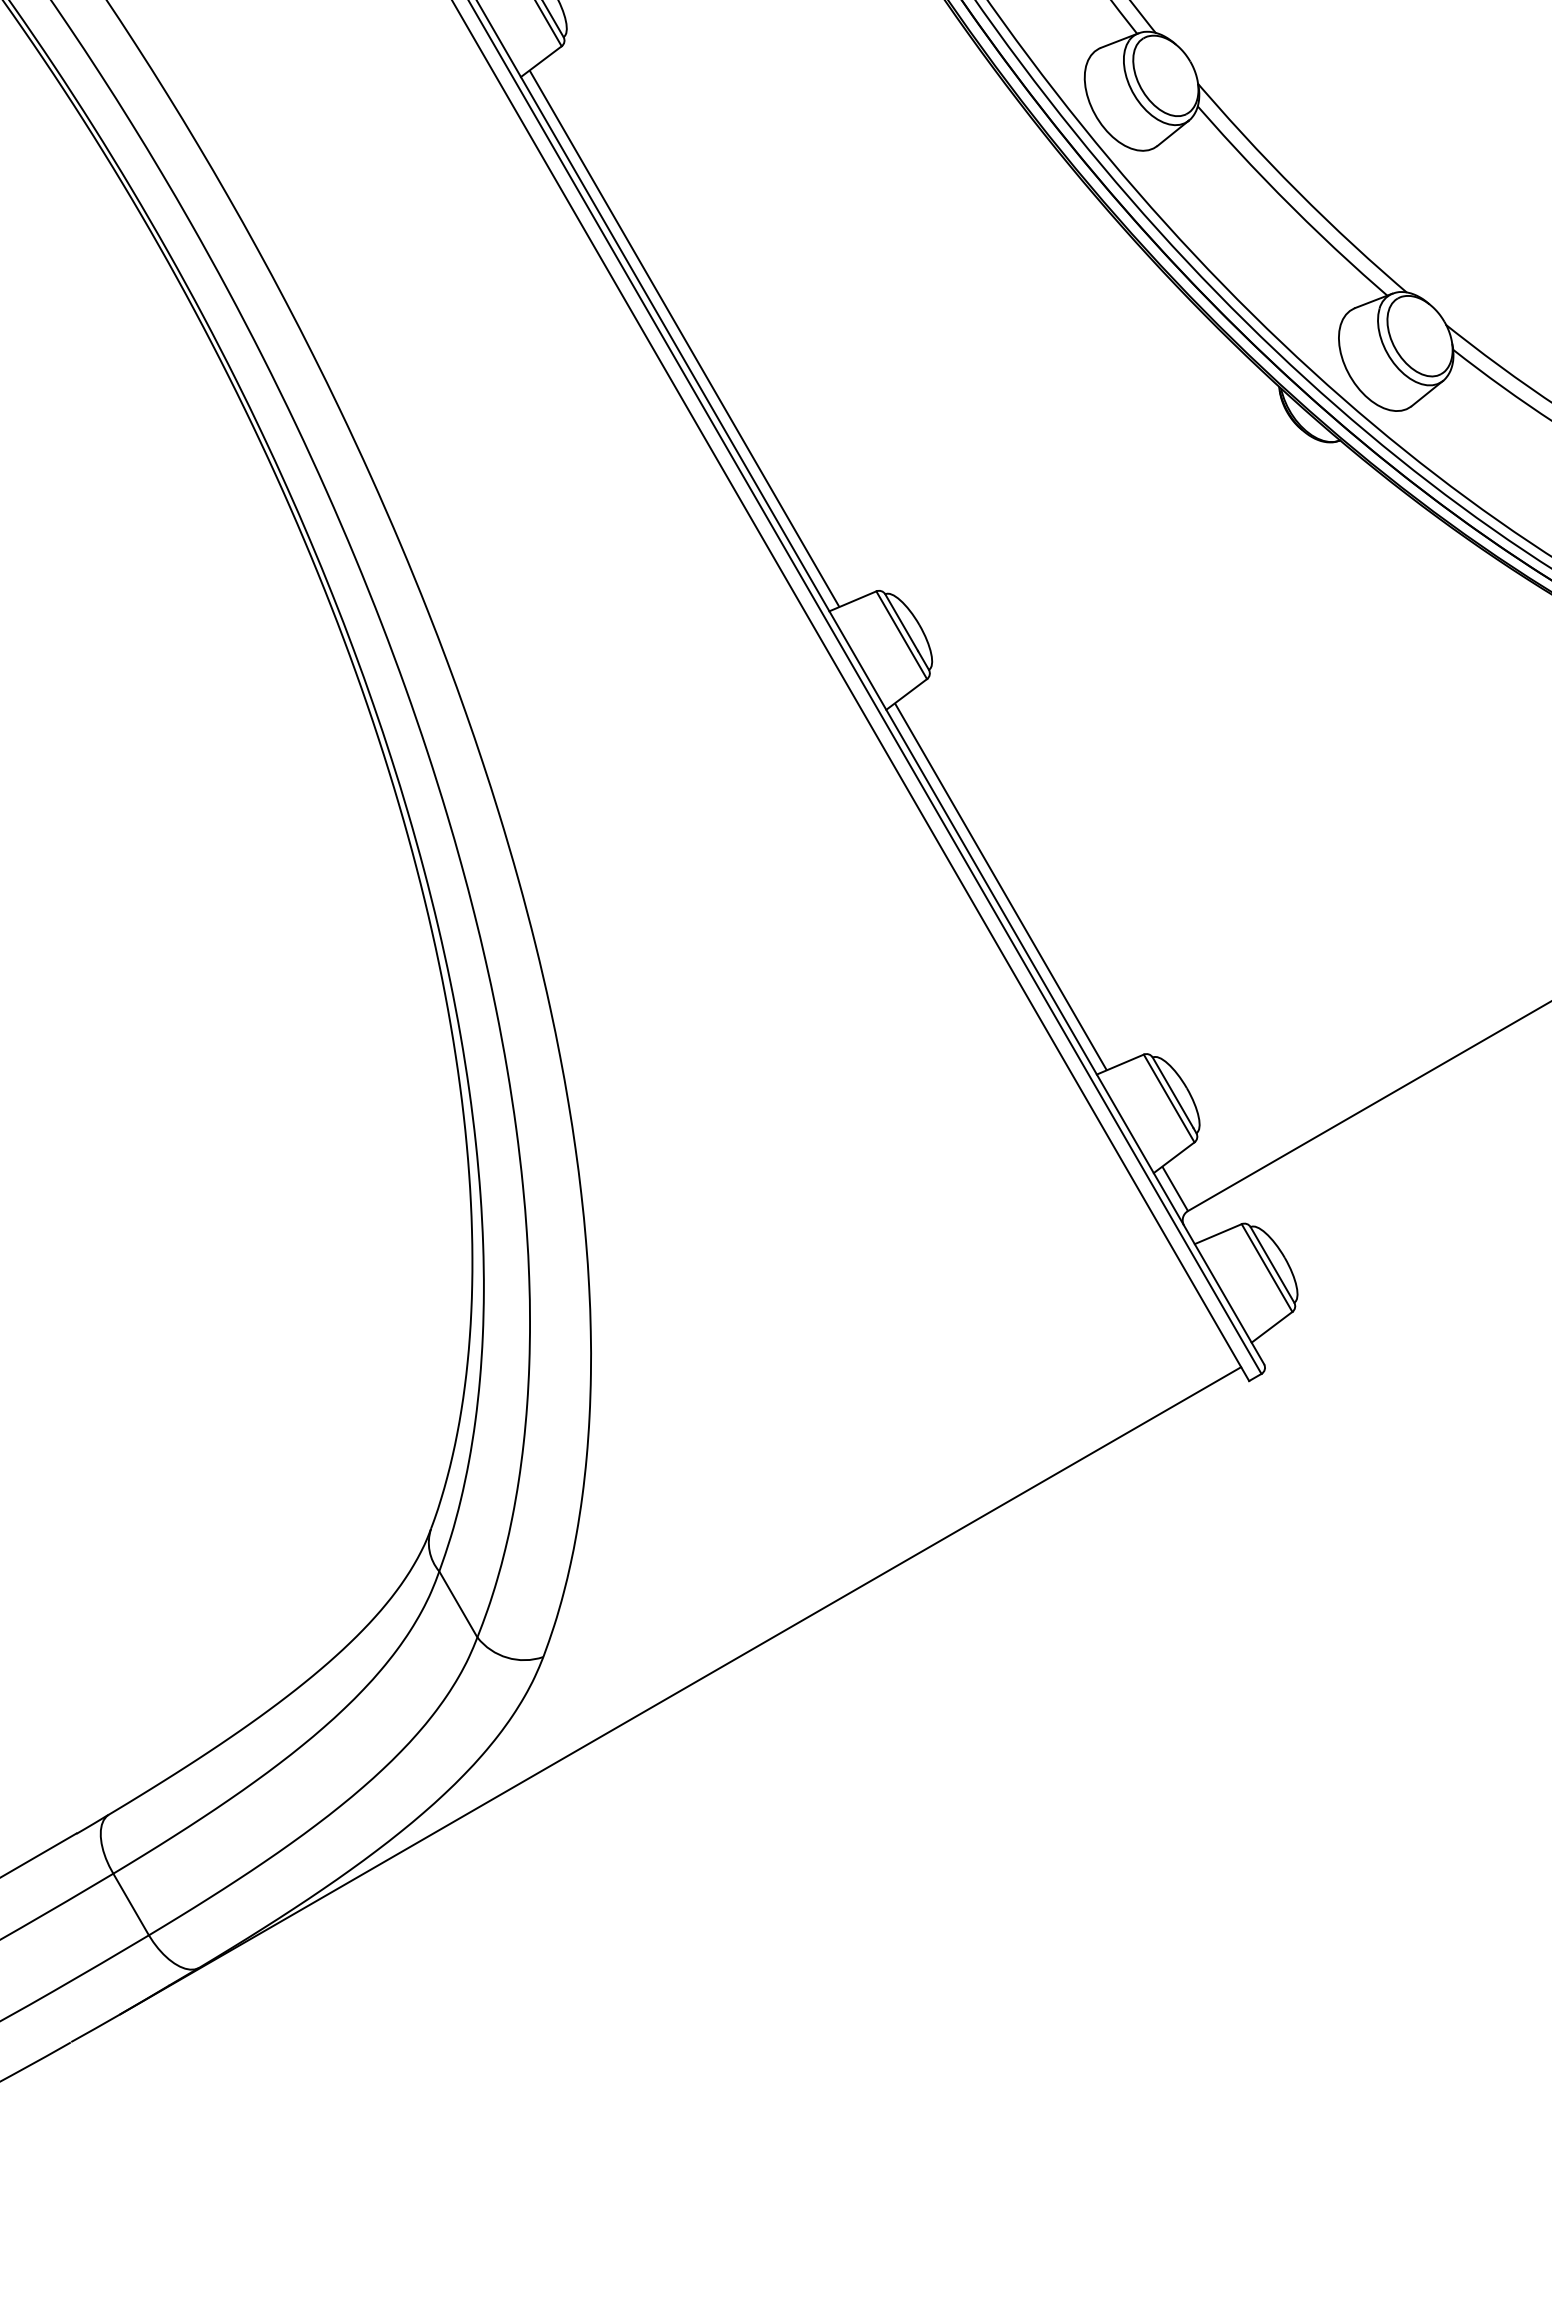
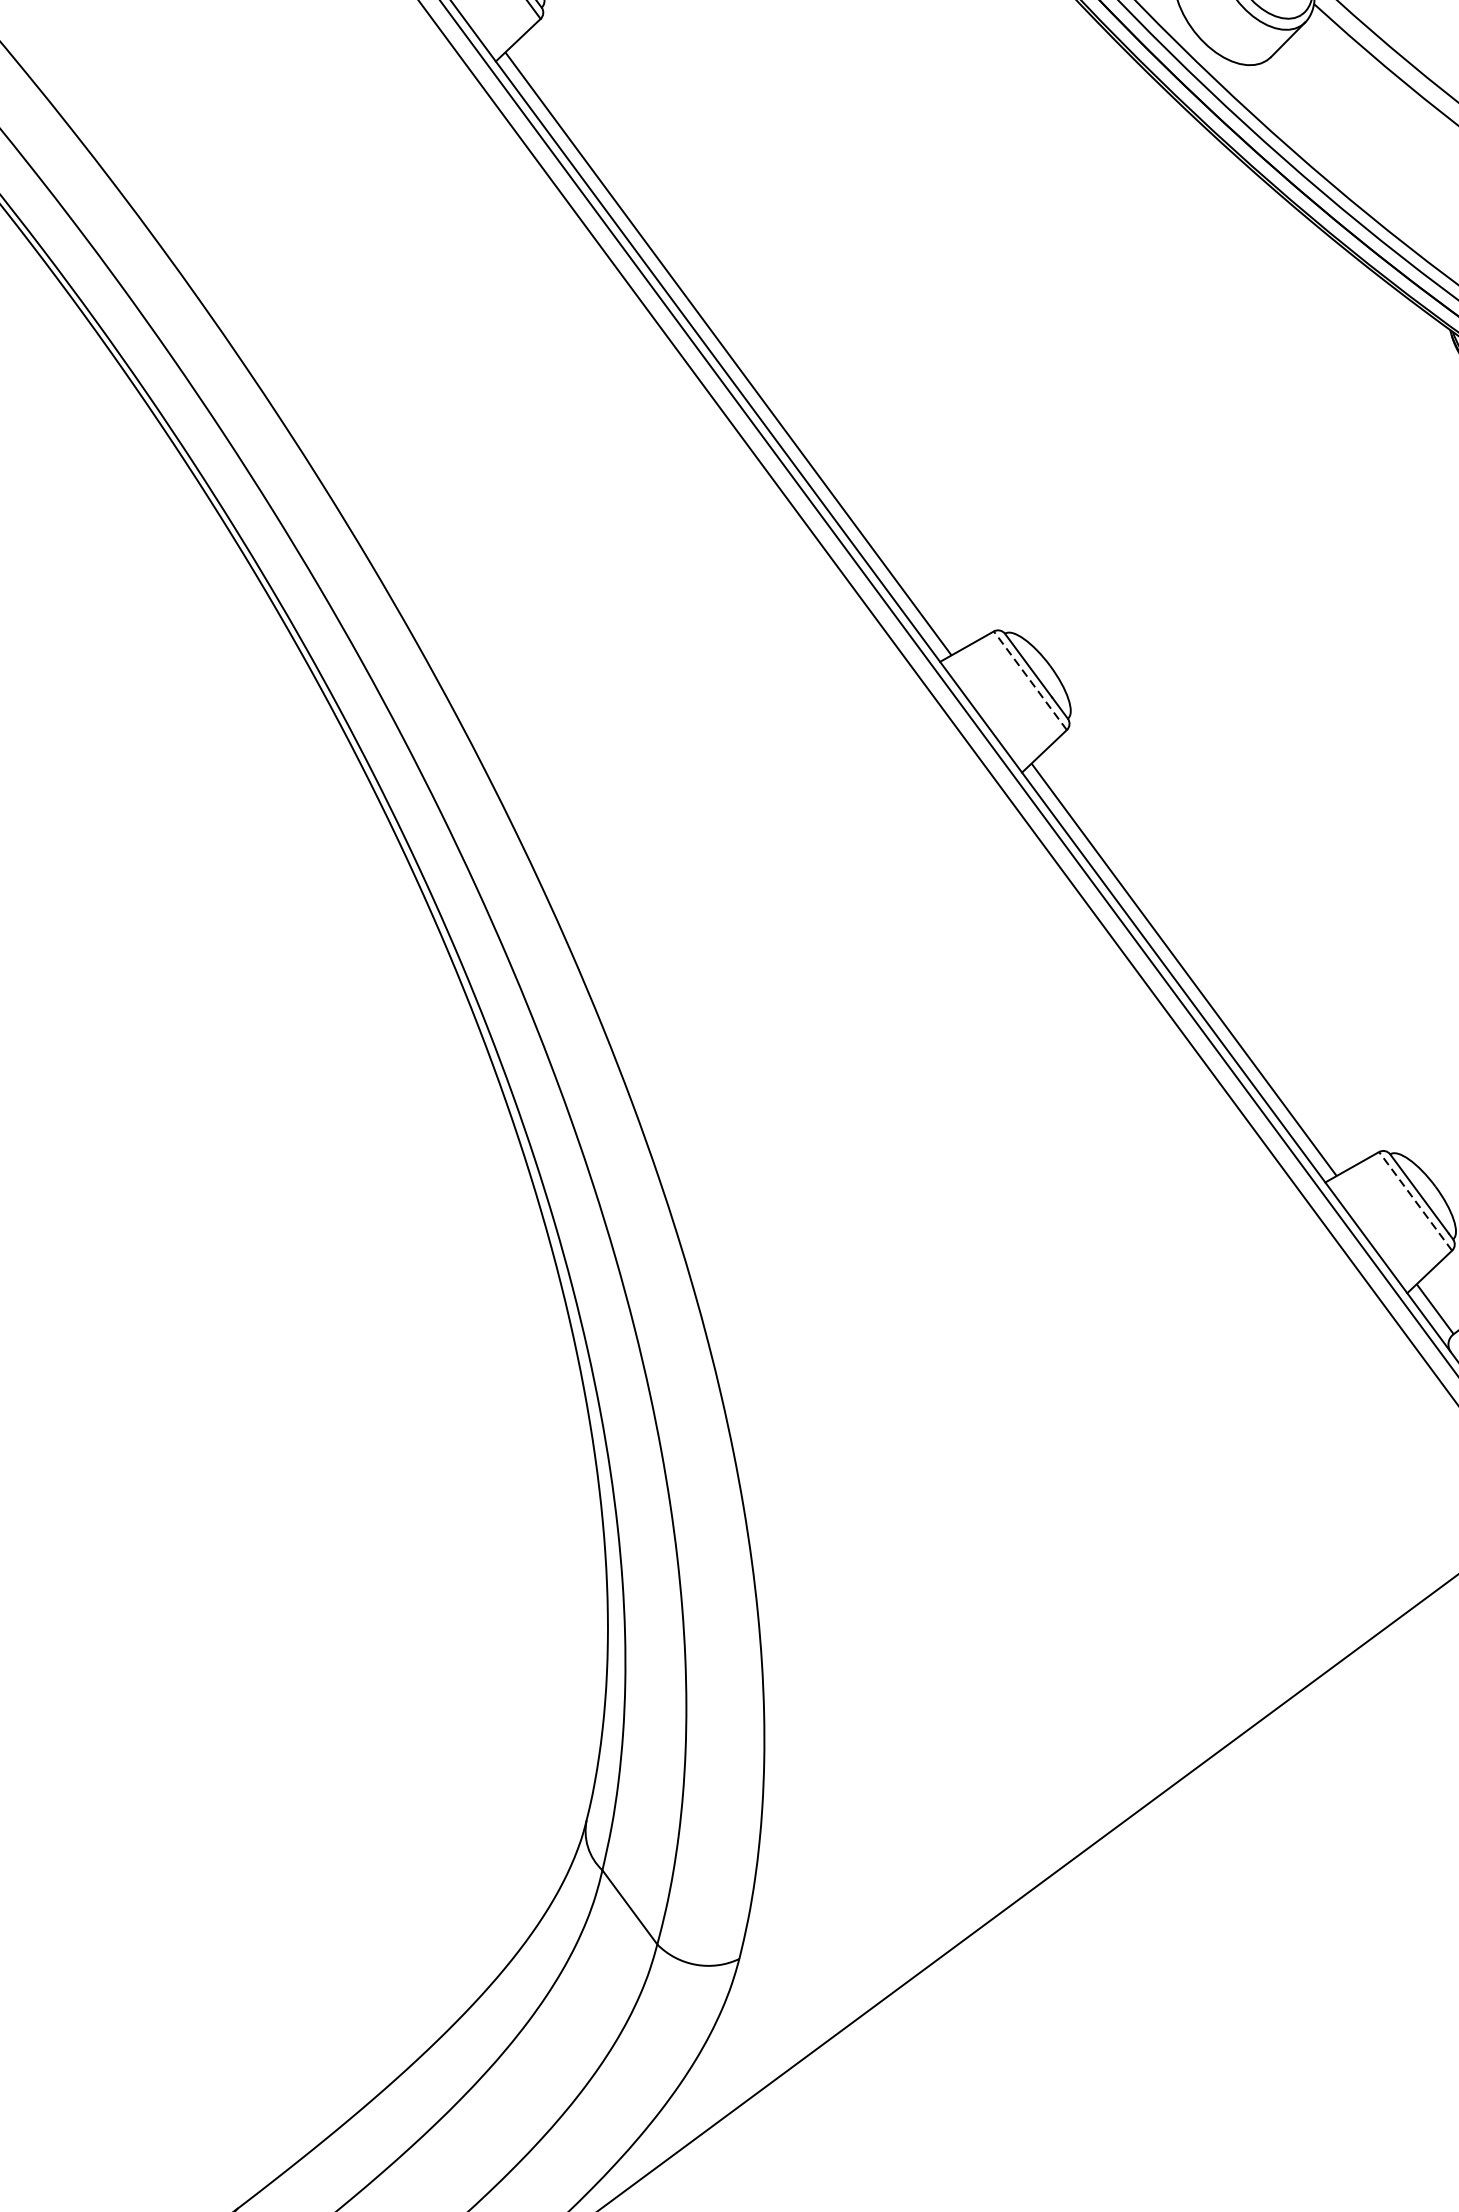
line: (901, 635) -> (1030, 681), solid -> dashed
line: (1169, 1098) -> (1415, 1201), solid -> dashed

